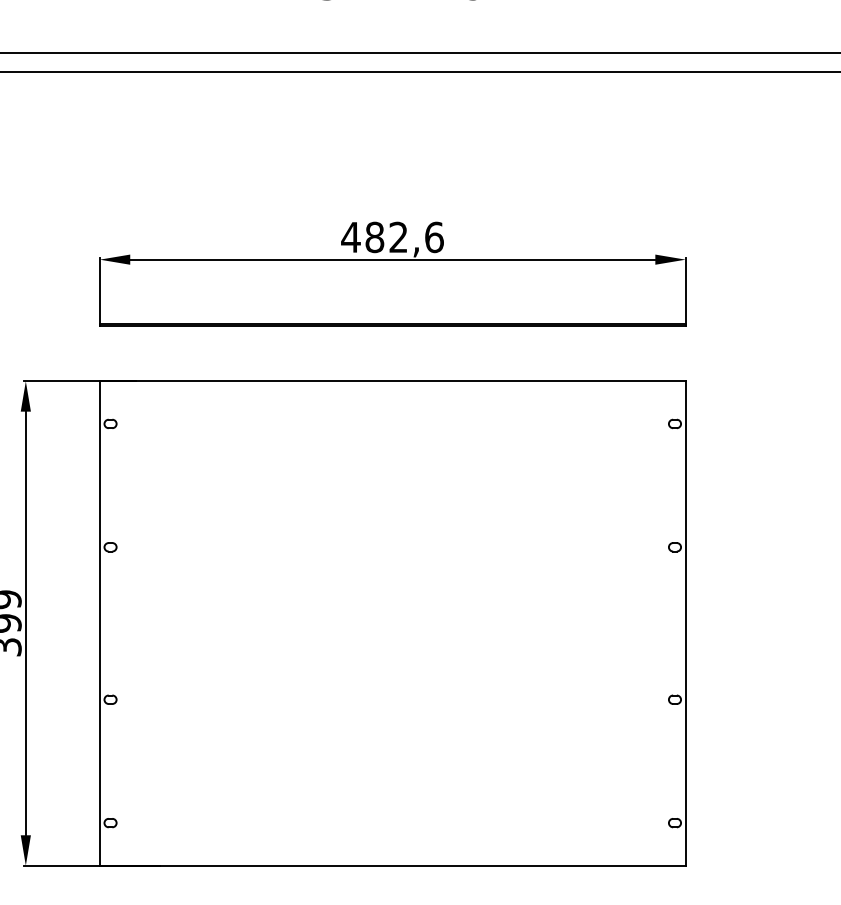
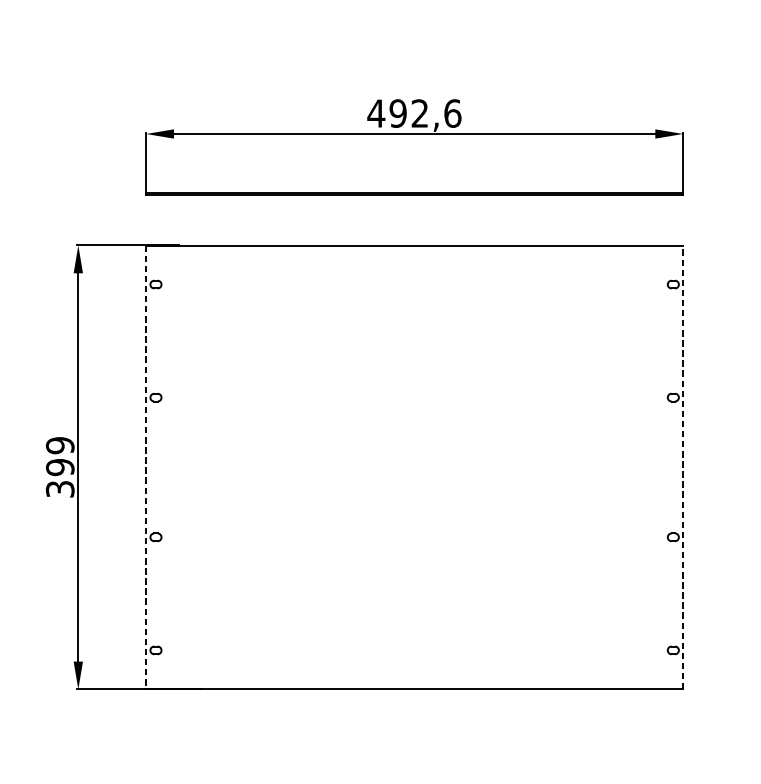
text: (374, 237) -> (397, 113), 482,6 -> 492,6
line: (685, 623) -> (682, 467), solid -> dashed
line: (99, 624) -> (145, 468), solid -> dashed

